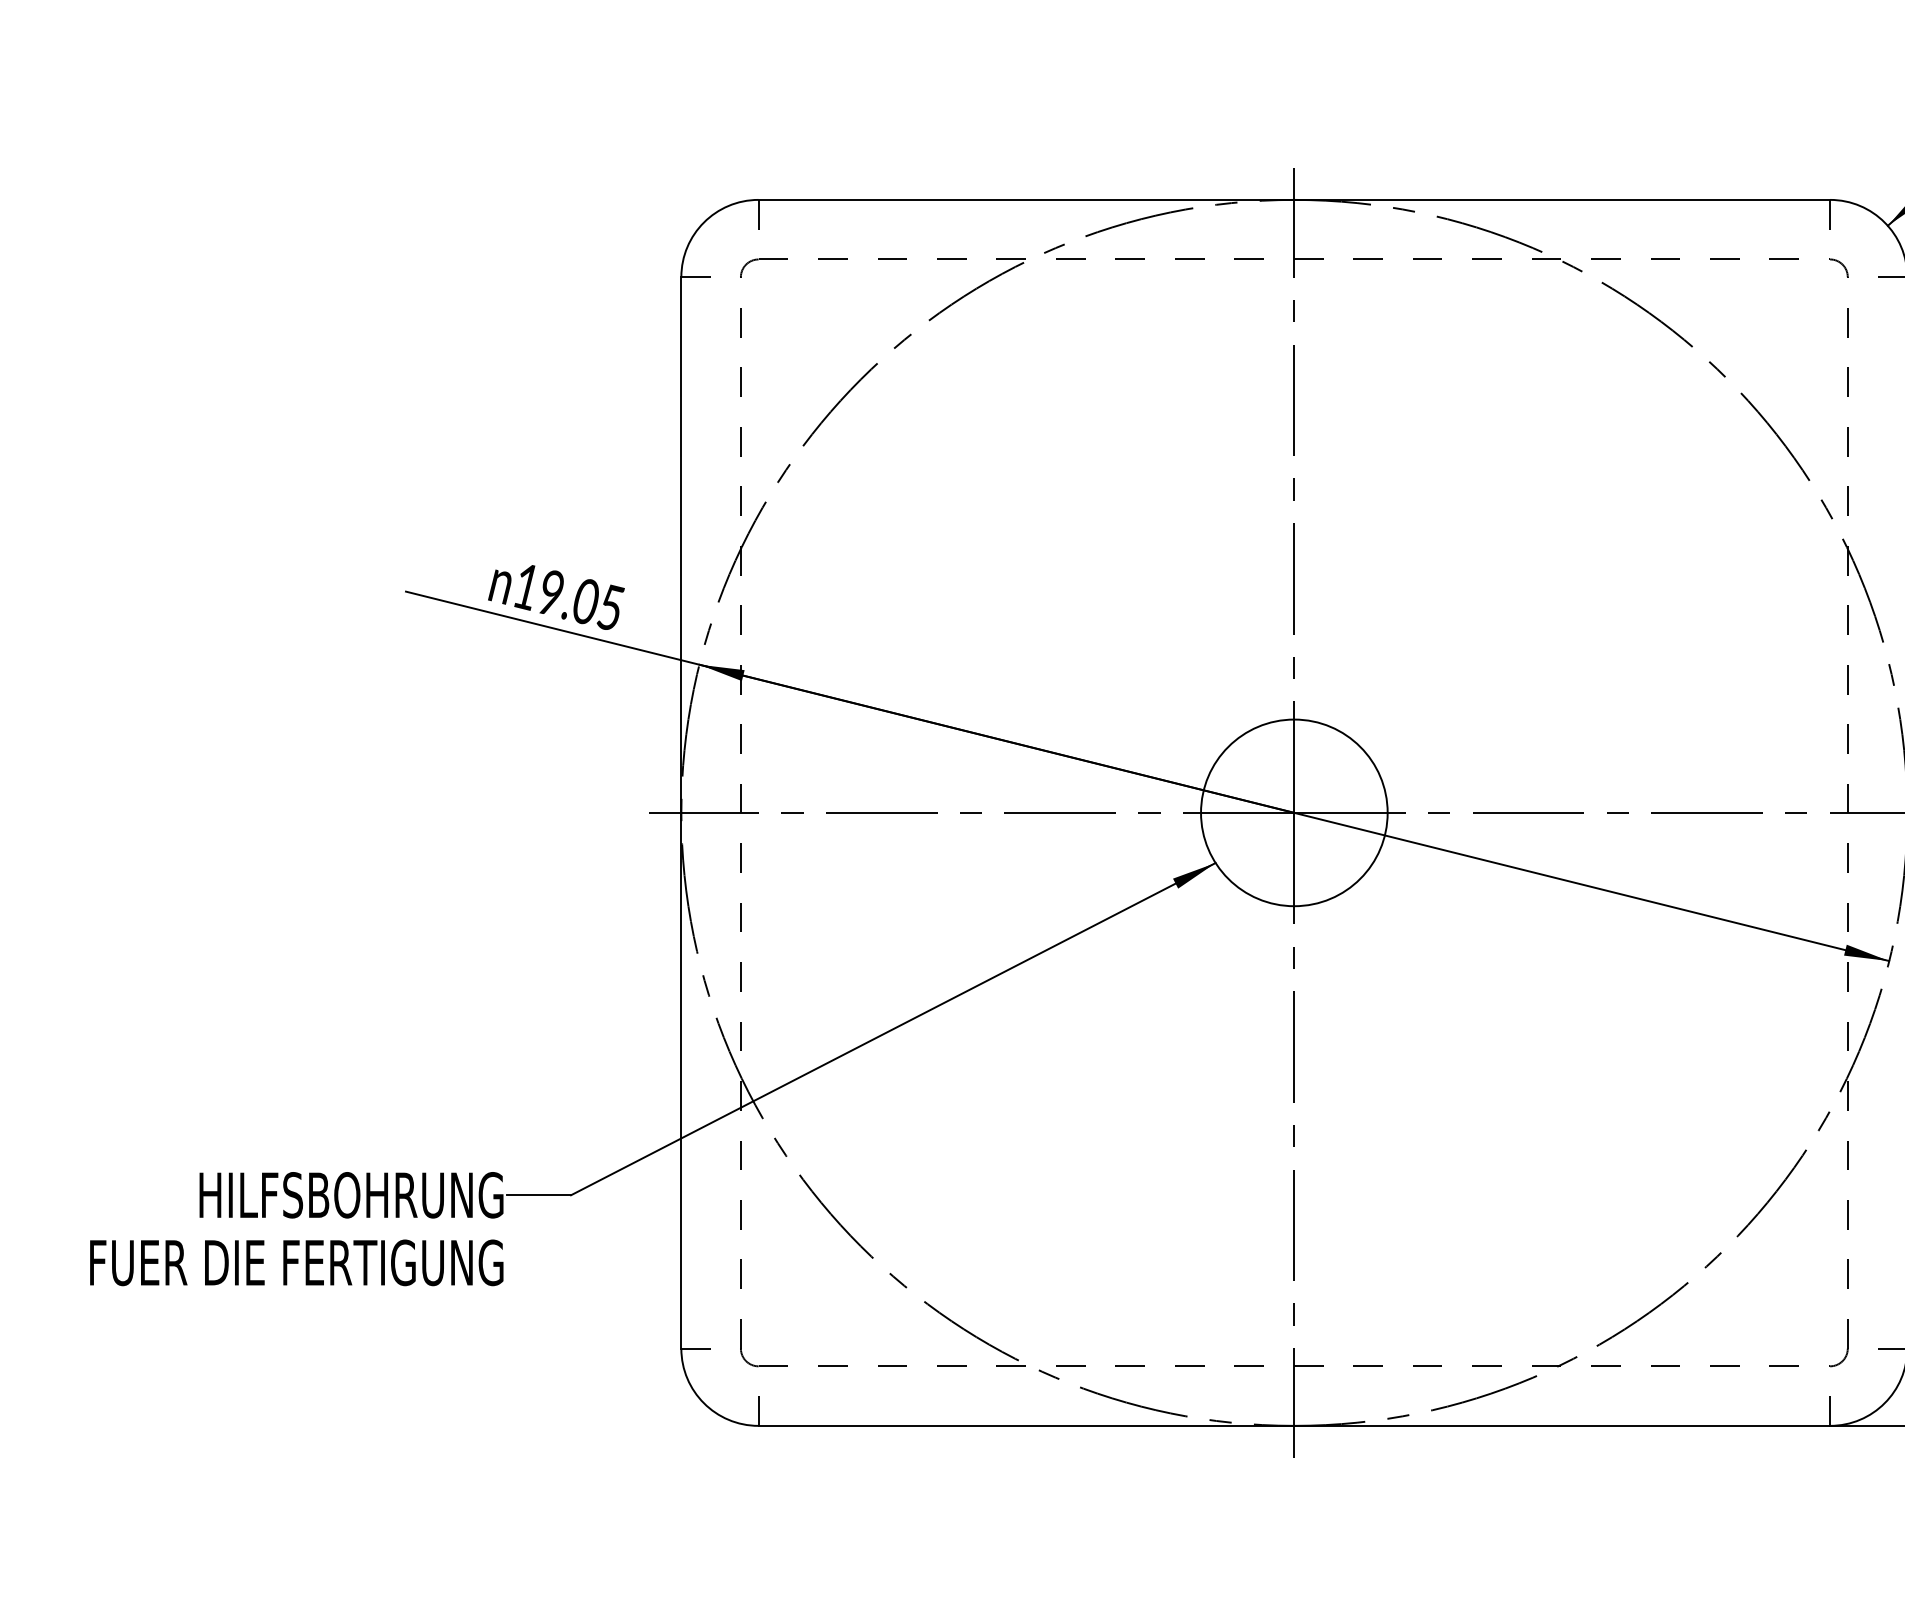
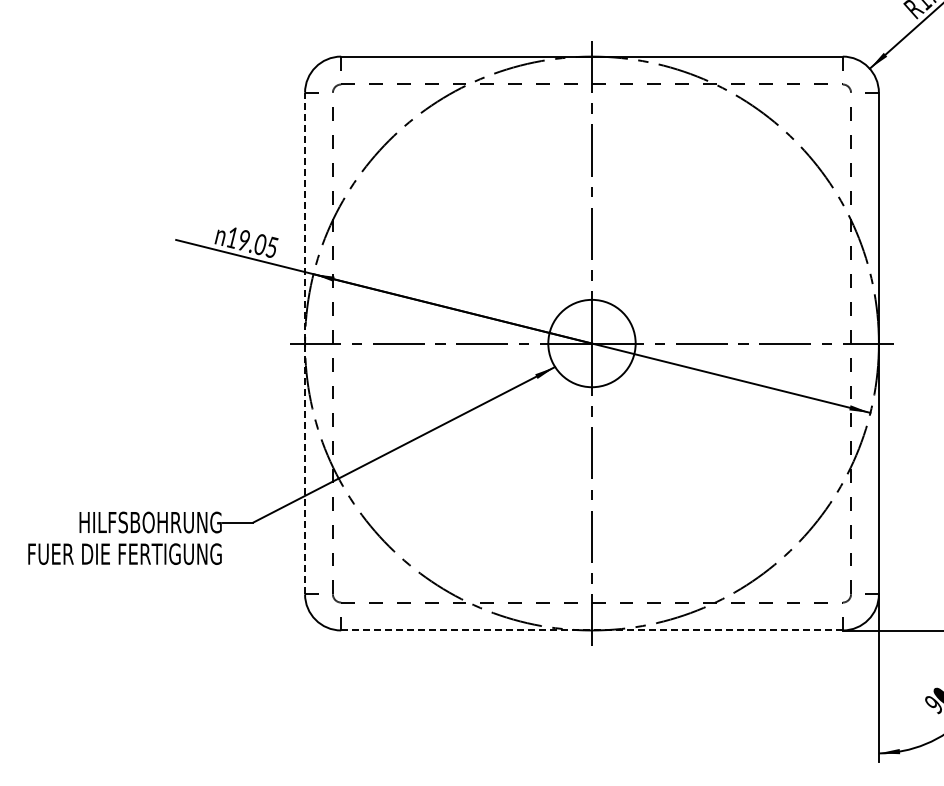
line: (682, 812) -> (305, 343), solid -> dashed
line: (1293, 1425) -> (591, 630), solid -> dashed

